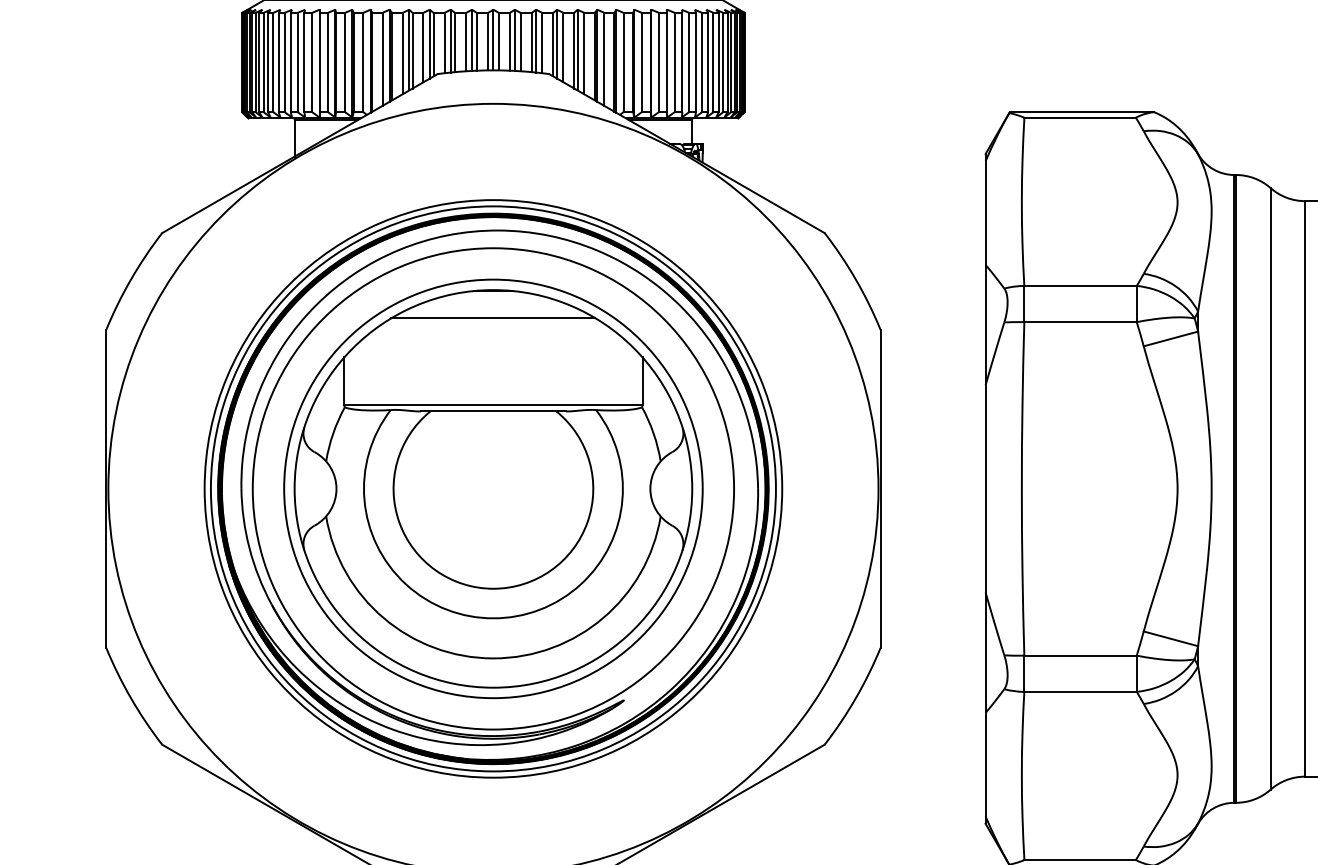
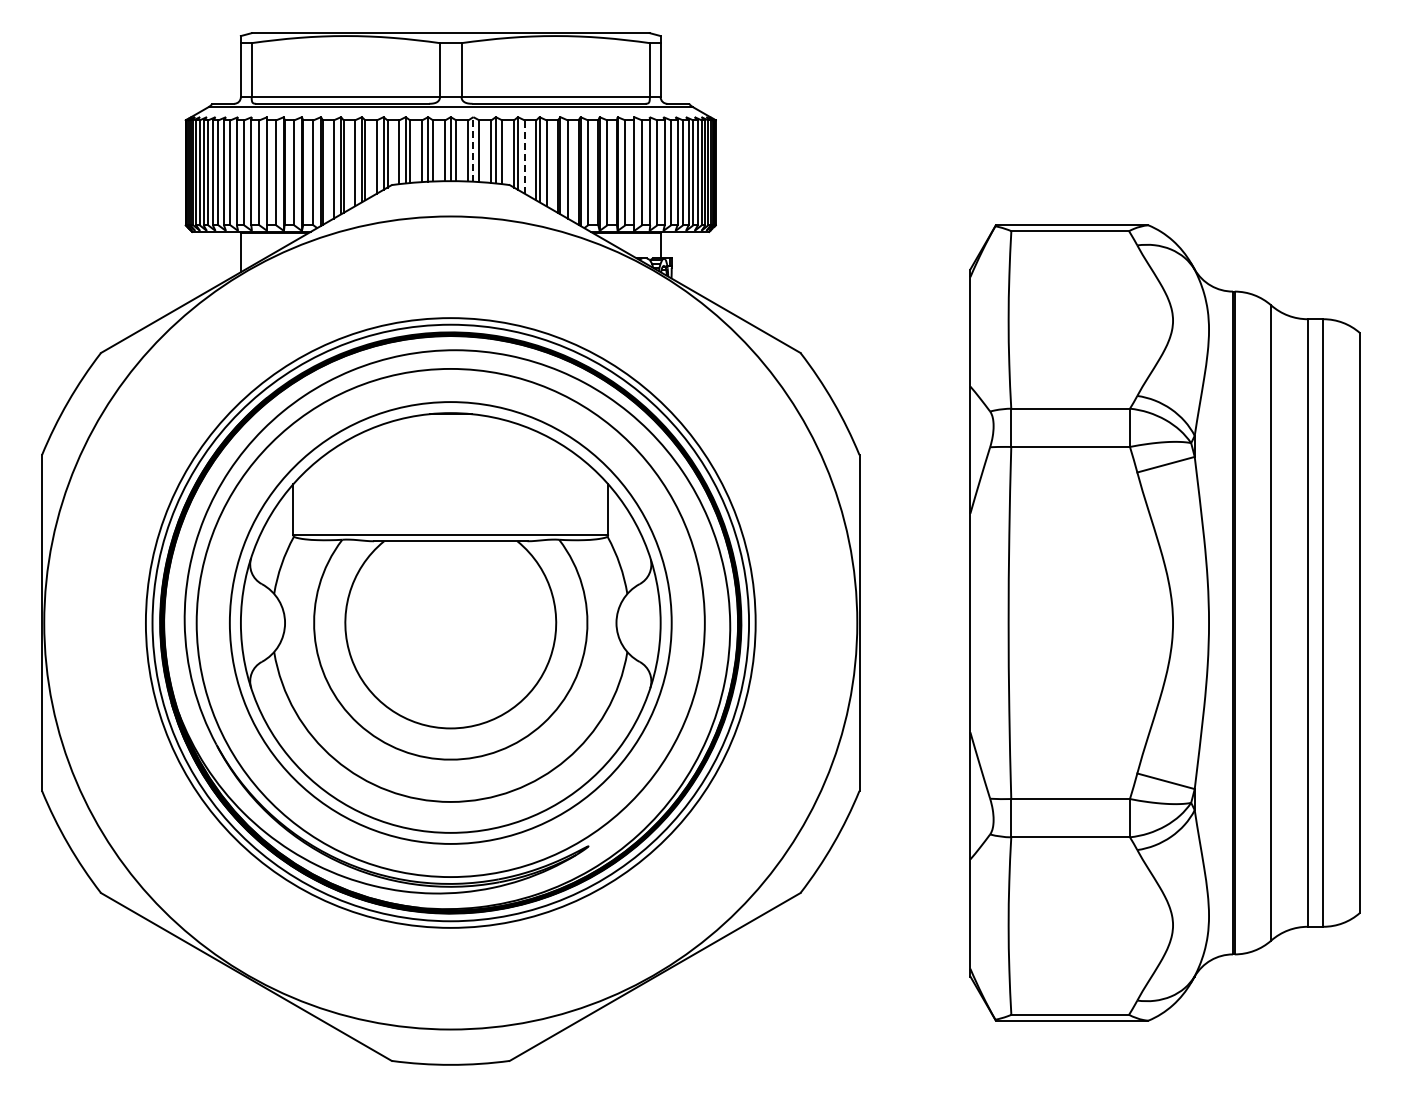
line: (514, 39) -> (473, 148), solid -> dashed
line: (563, 47) -> (524, 157), solid -> dashed
line: (493, 317) -> (450, 442), removed

